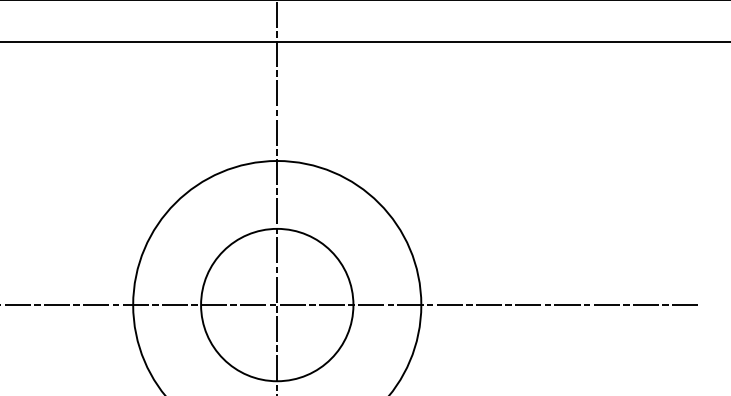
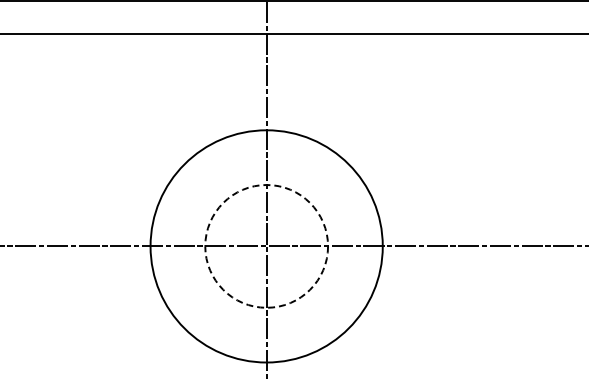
circle: (277, 305) -> (266, 246), solid -> dashed

